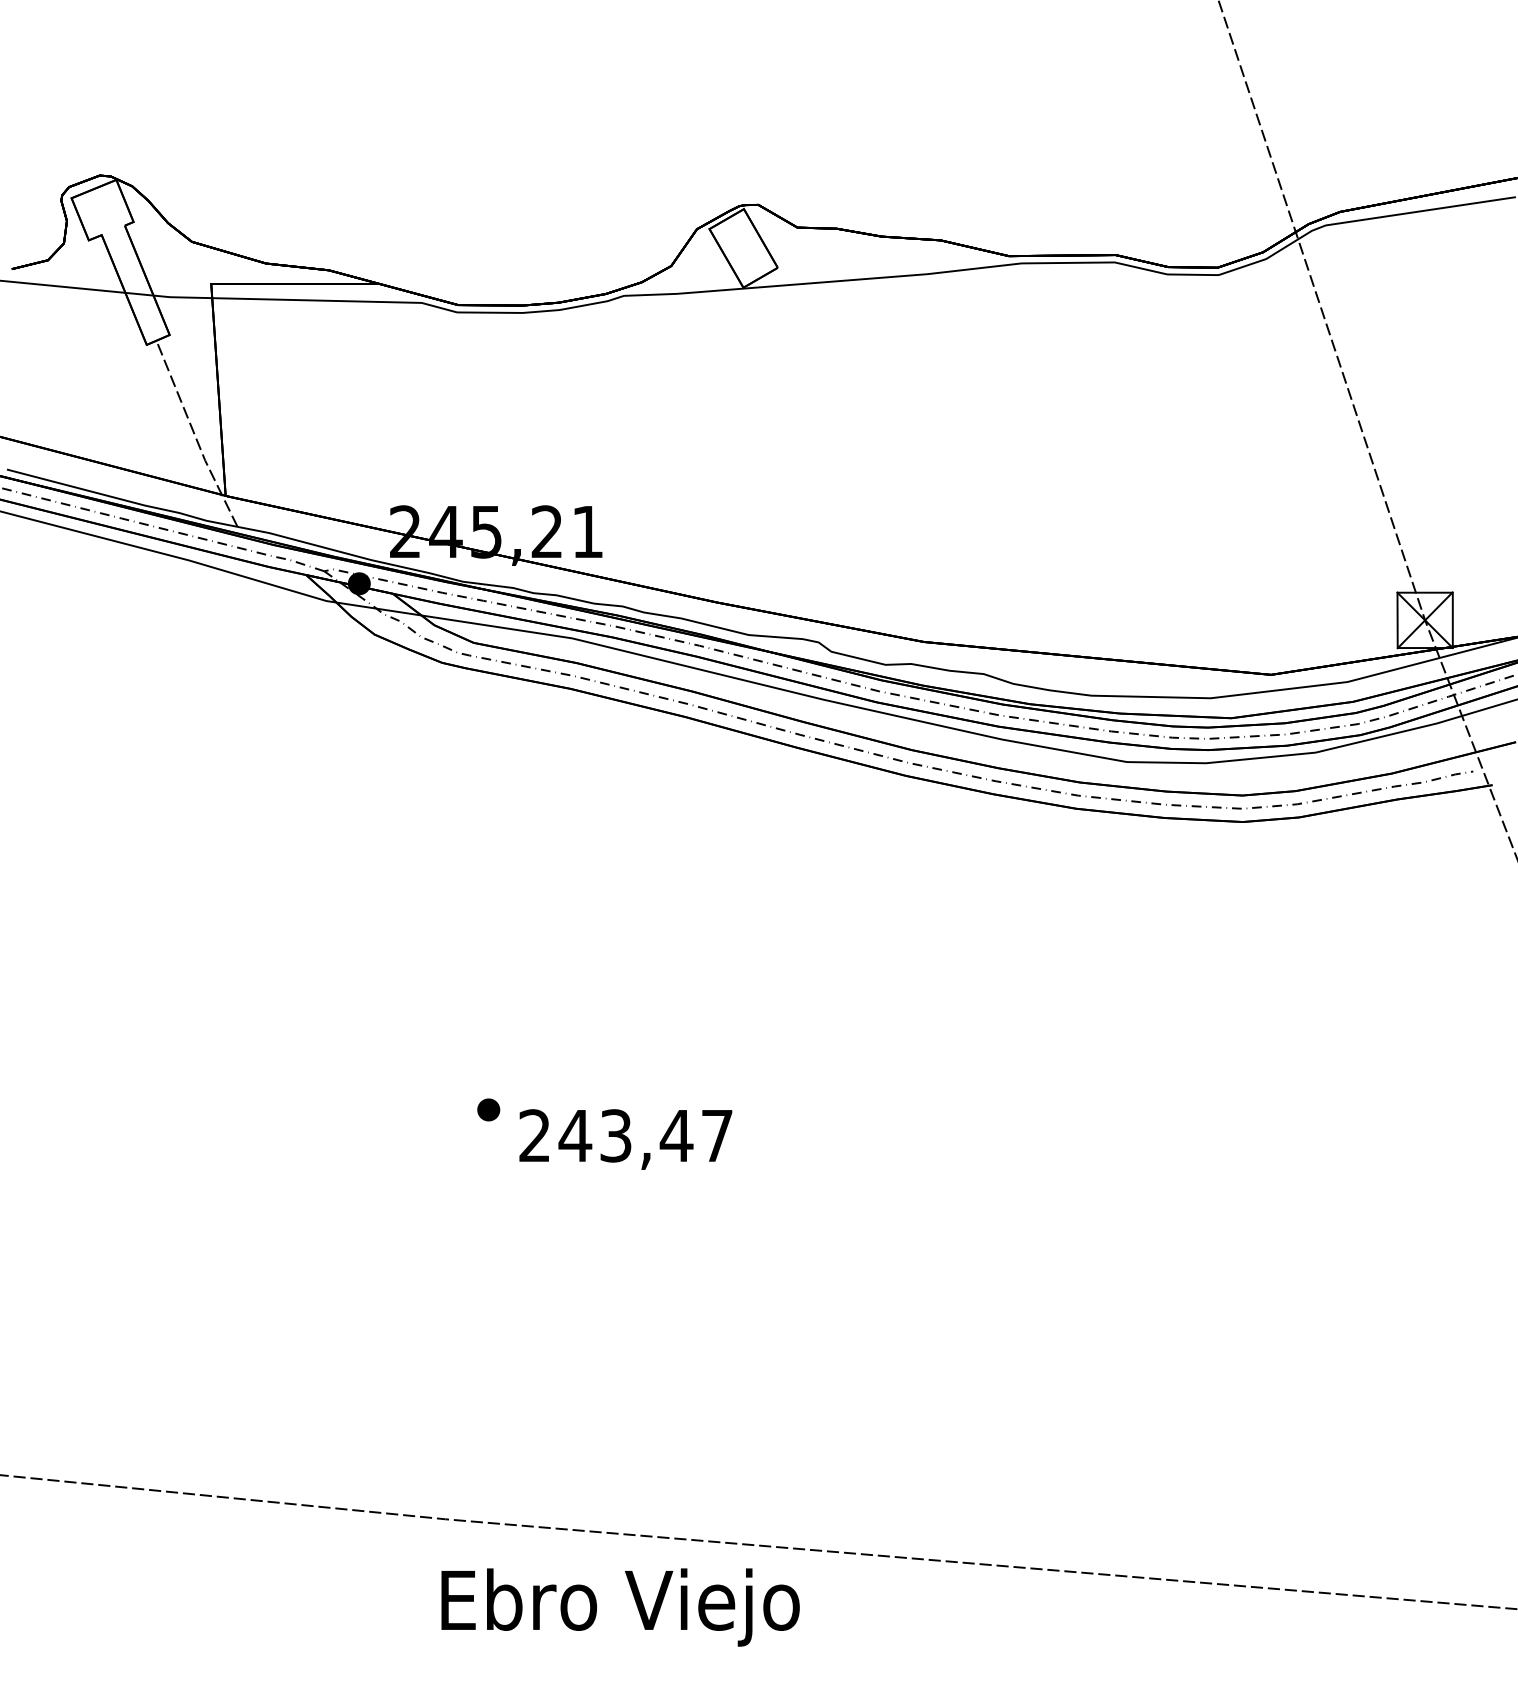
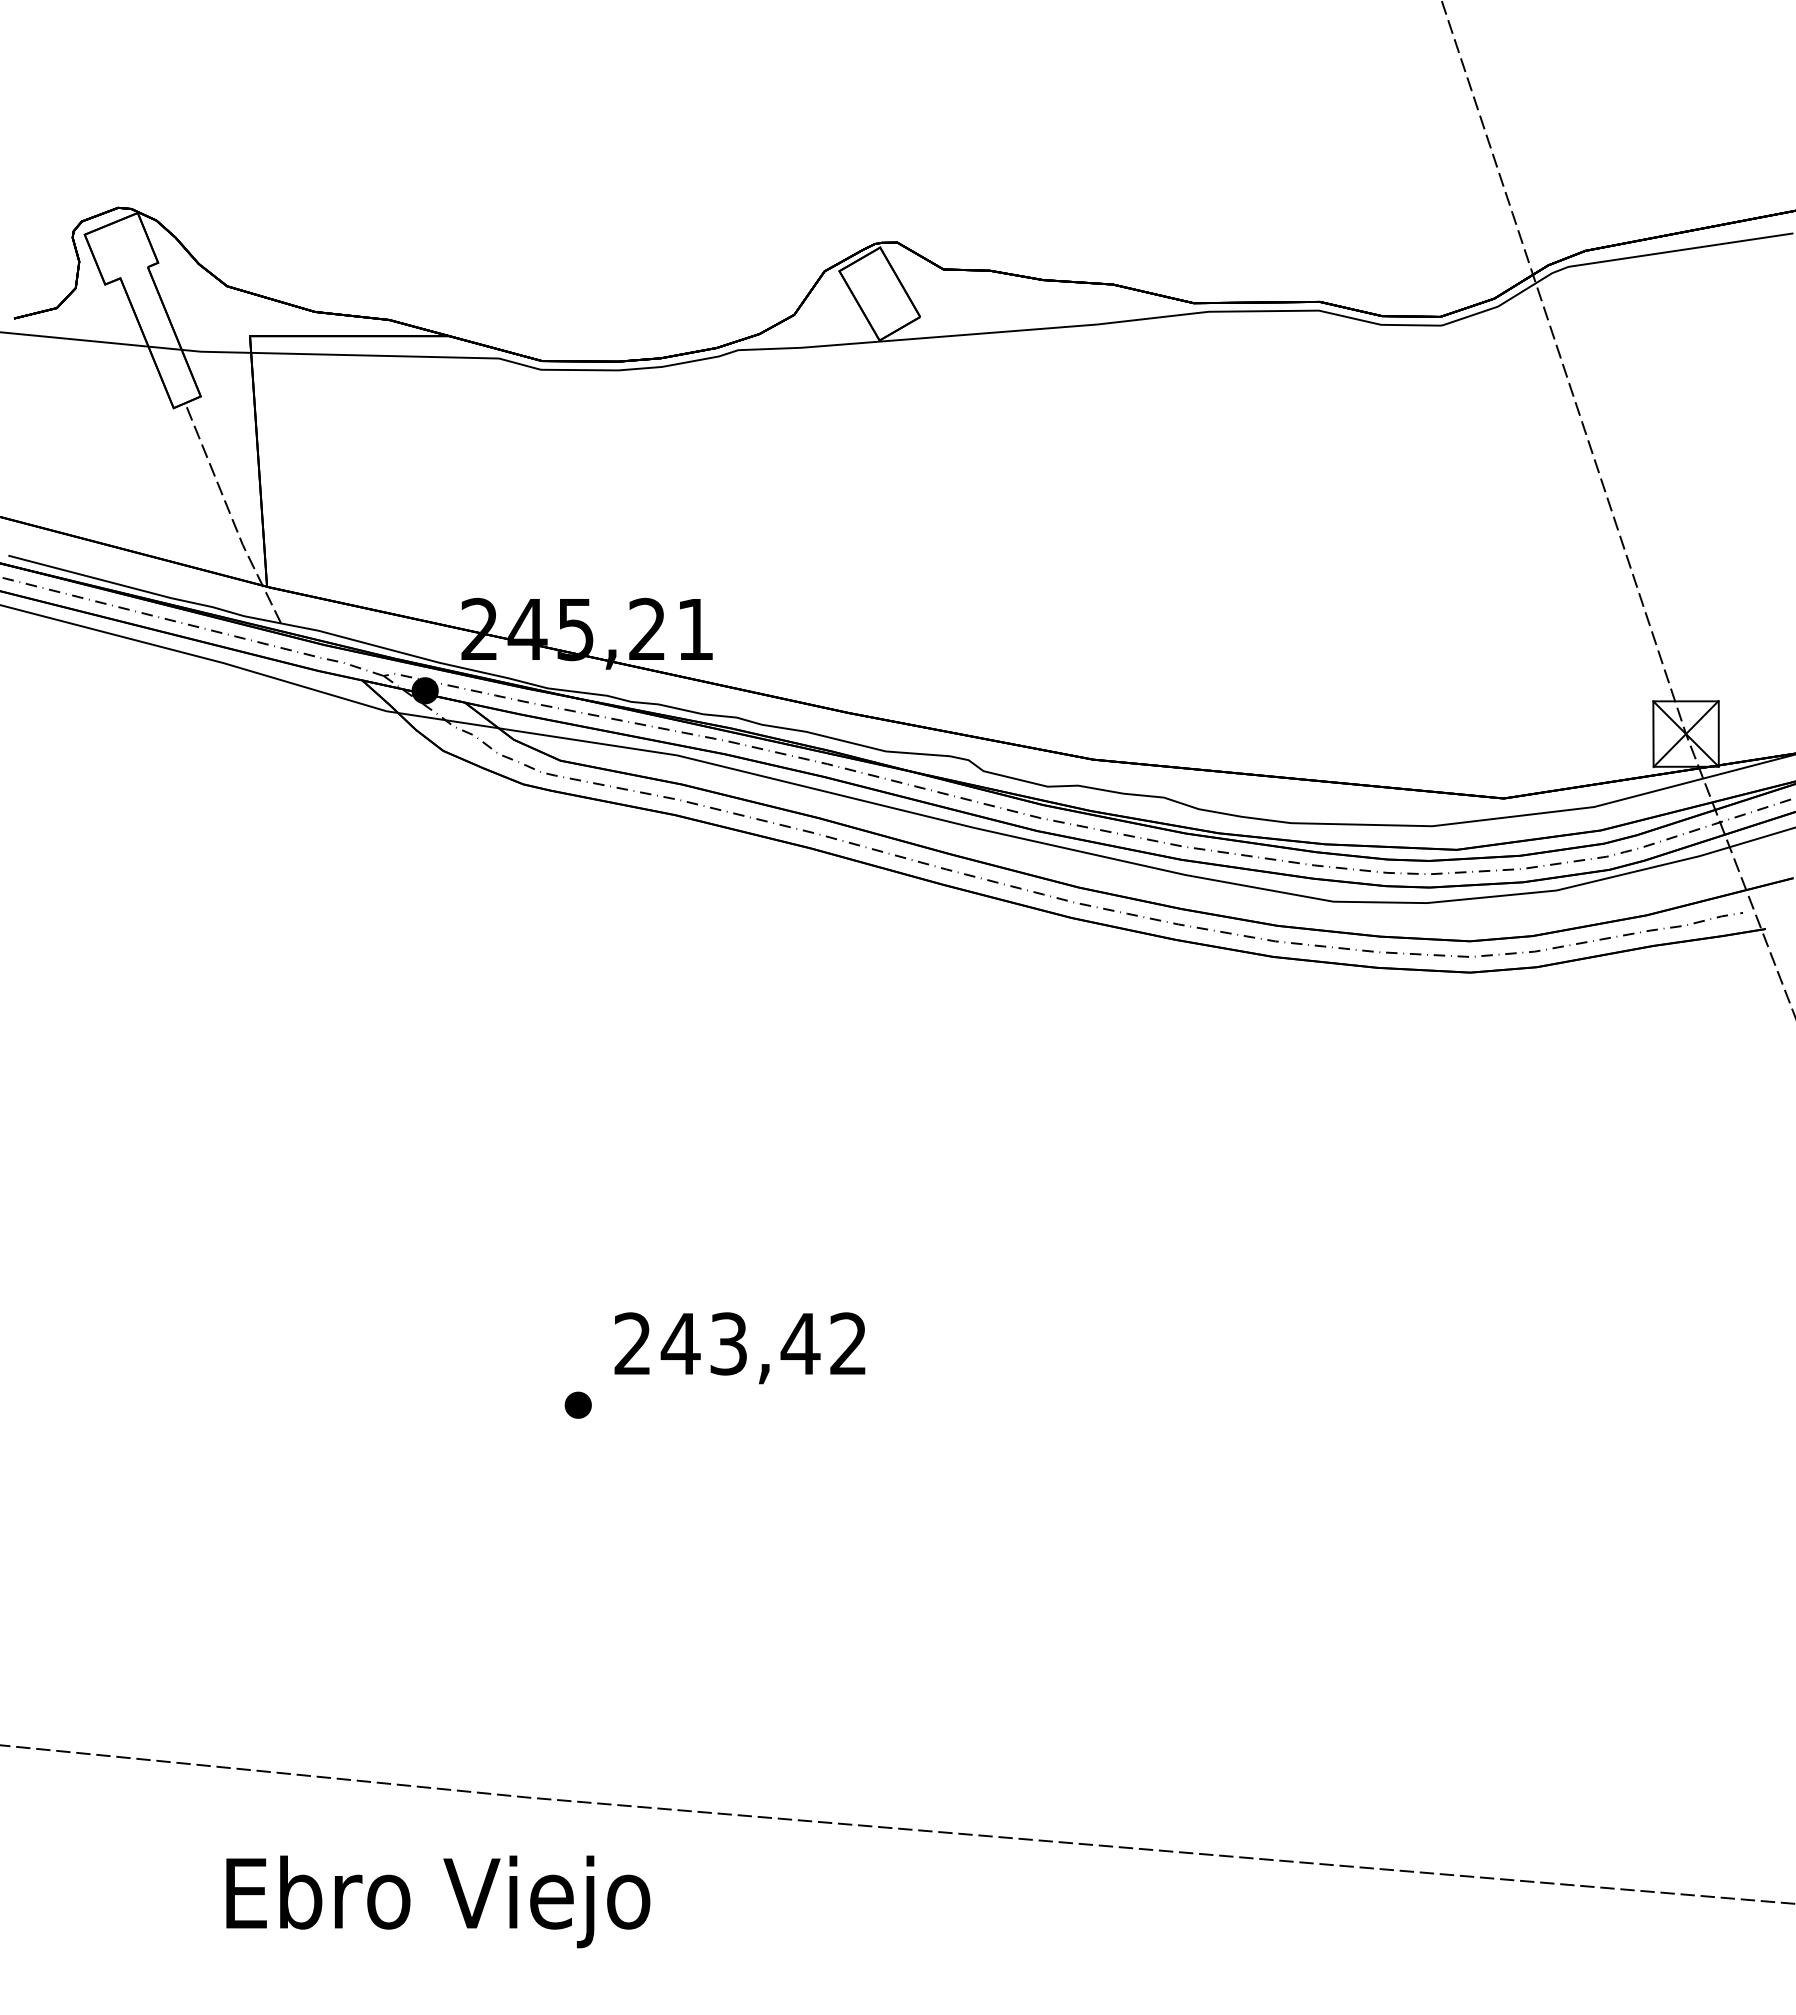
part: (488, 1109) -> (577, 1404), moved
text: (717, 1135) -> (848, 1343), 243,47 -> 243,42
text: (620, 1607) -> (438, 1901), moved

